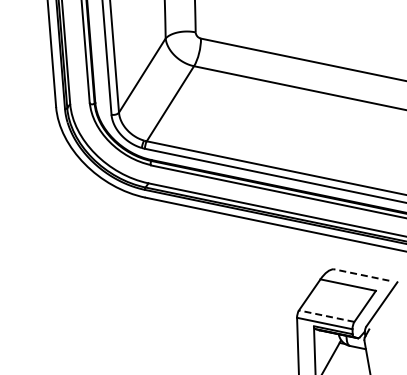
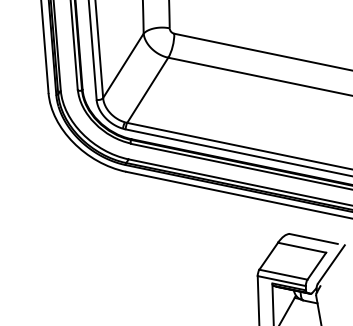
line: (361, 274) -> (313, 238), dashed -> solid
line: (326, 316) -> (283, 274), dashed -> solid

